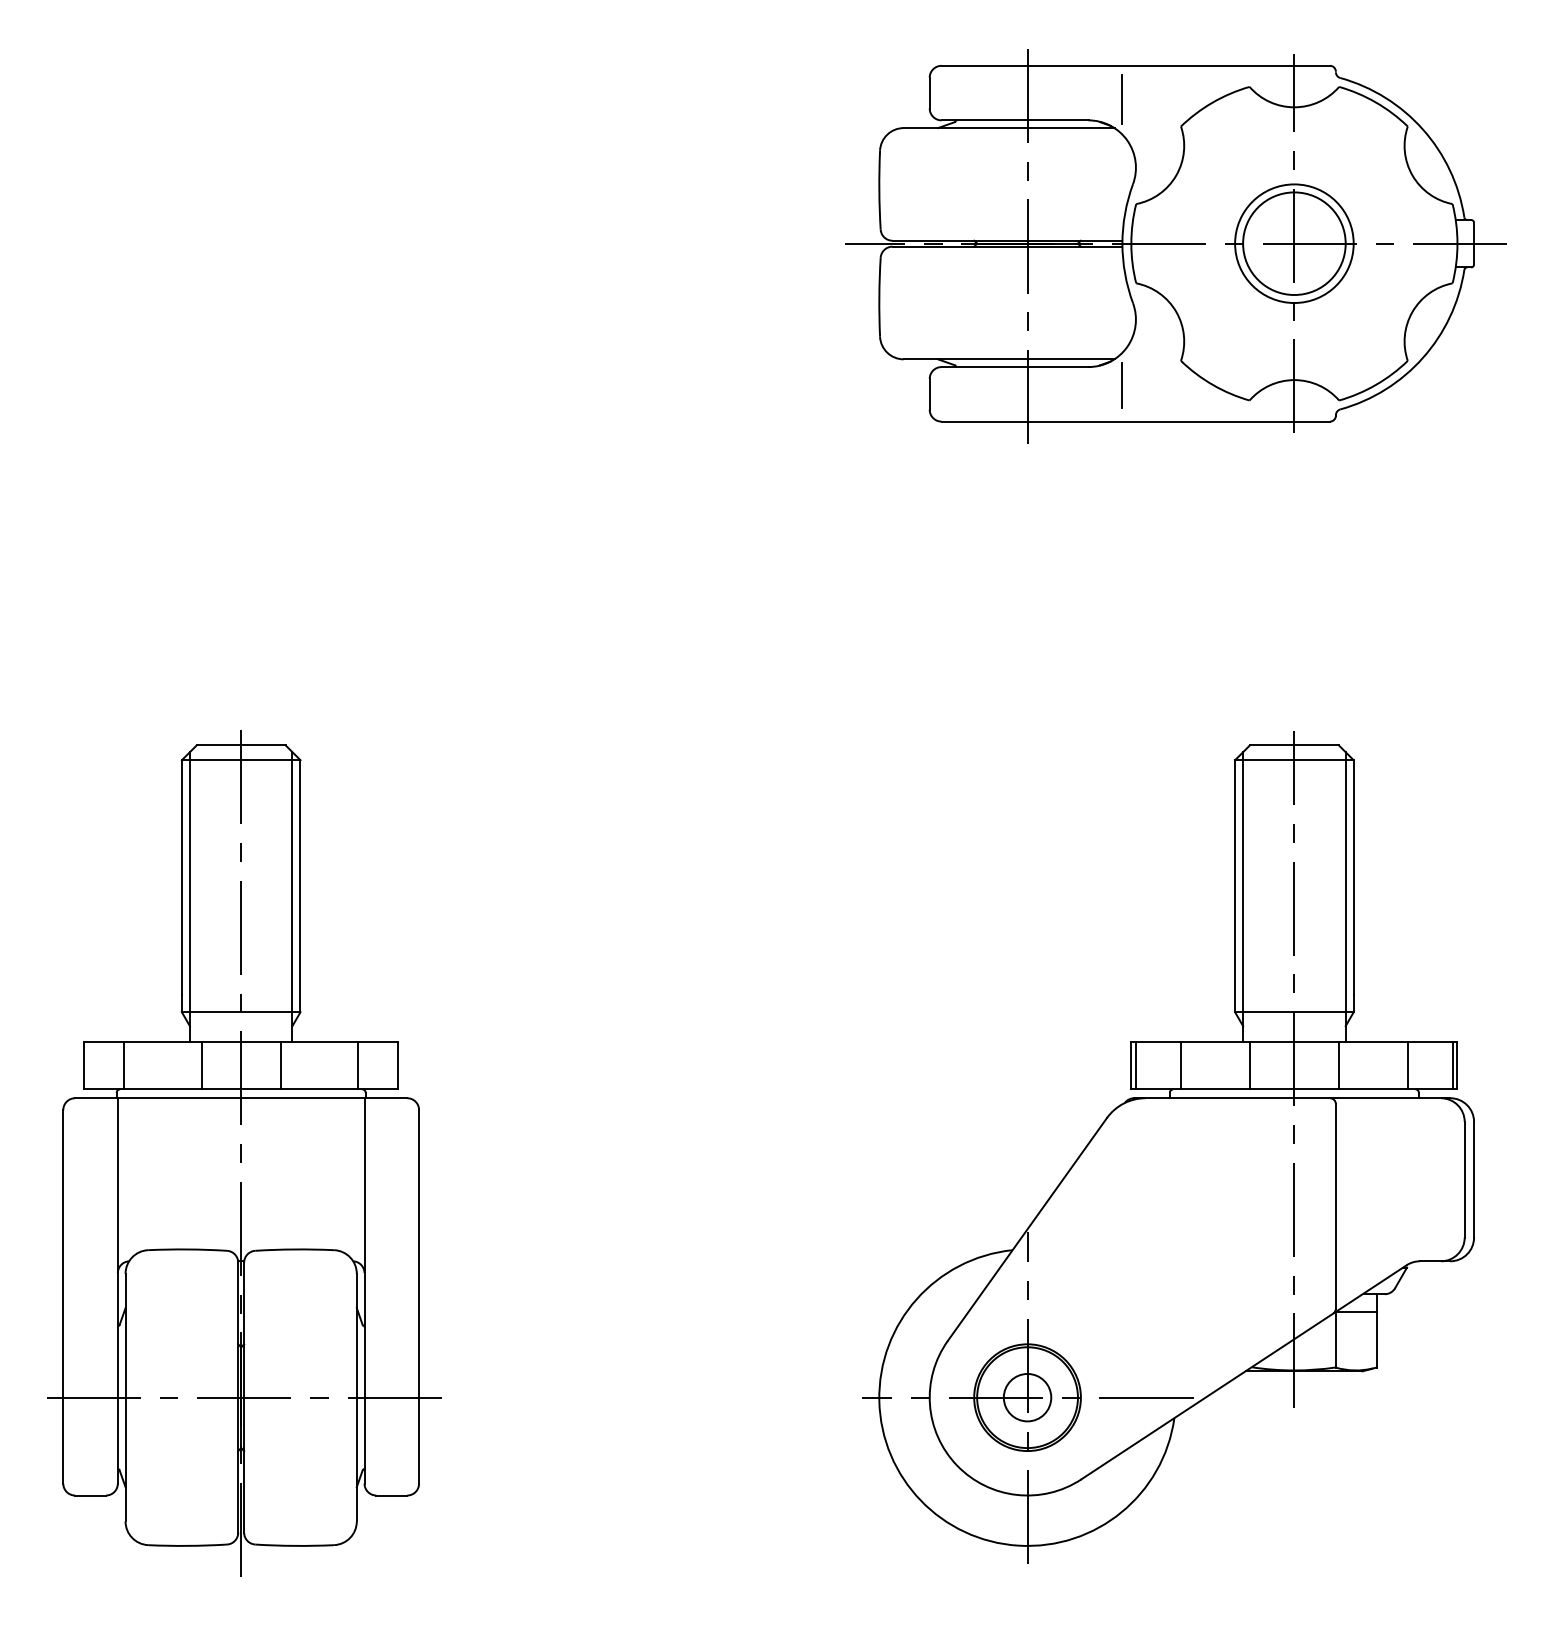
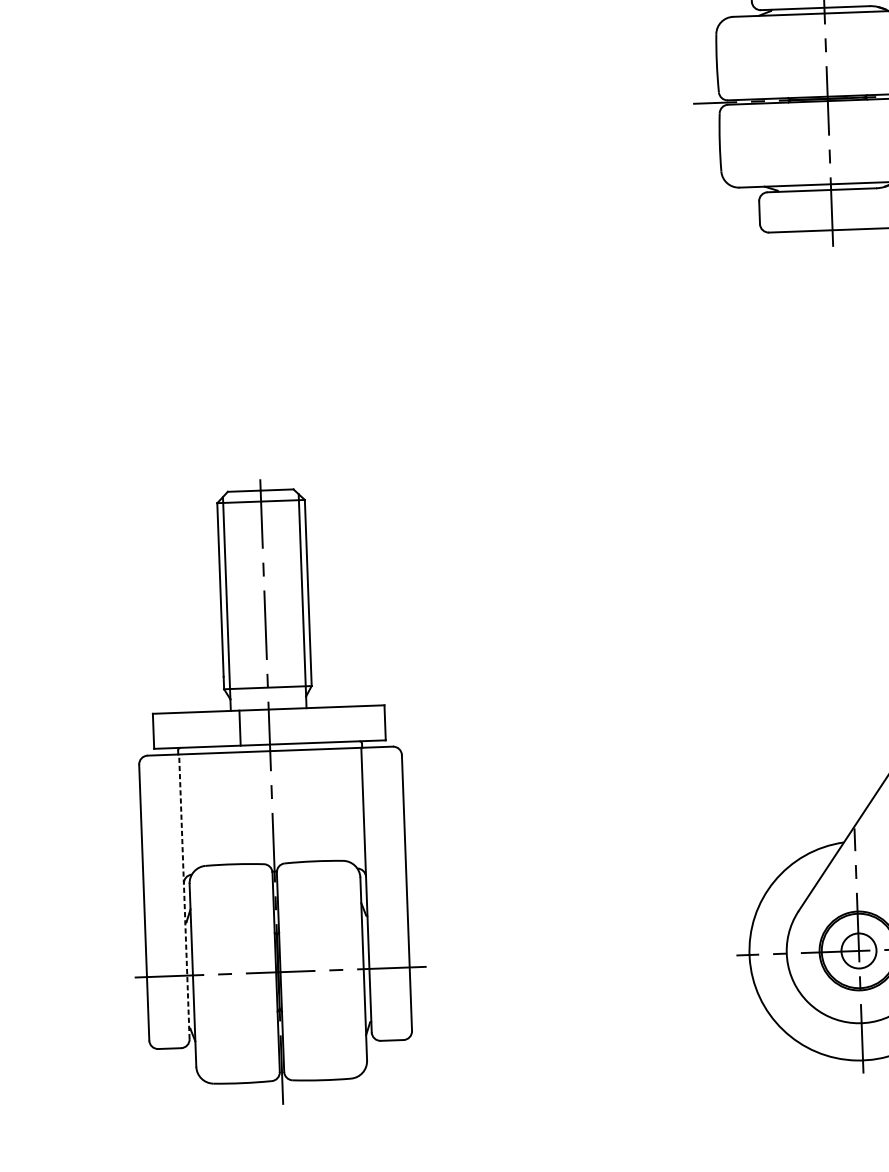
line: (124, 1065) -> (183, 730), removed
line: (280, 1065) -> (298, 725), removed
line: (358, 1065) -> (355, 723), removed
line: (117, 1290) -> (184, 896), solid -> dashed

